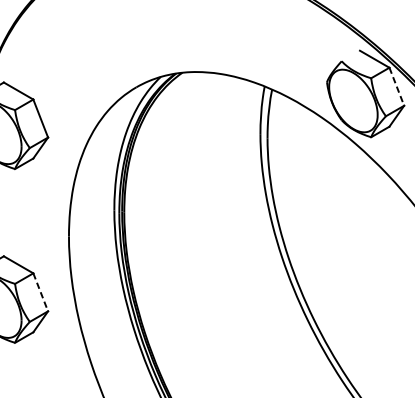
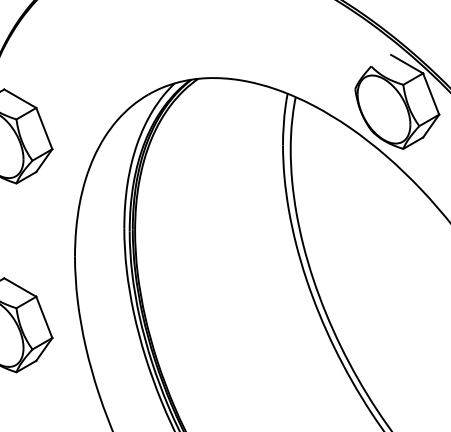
line: (397, 87) -> (431, 94), dashed -> solid
line: (40, 292) -> (44, 317), dashed -> solid

